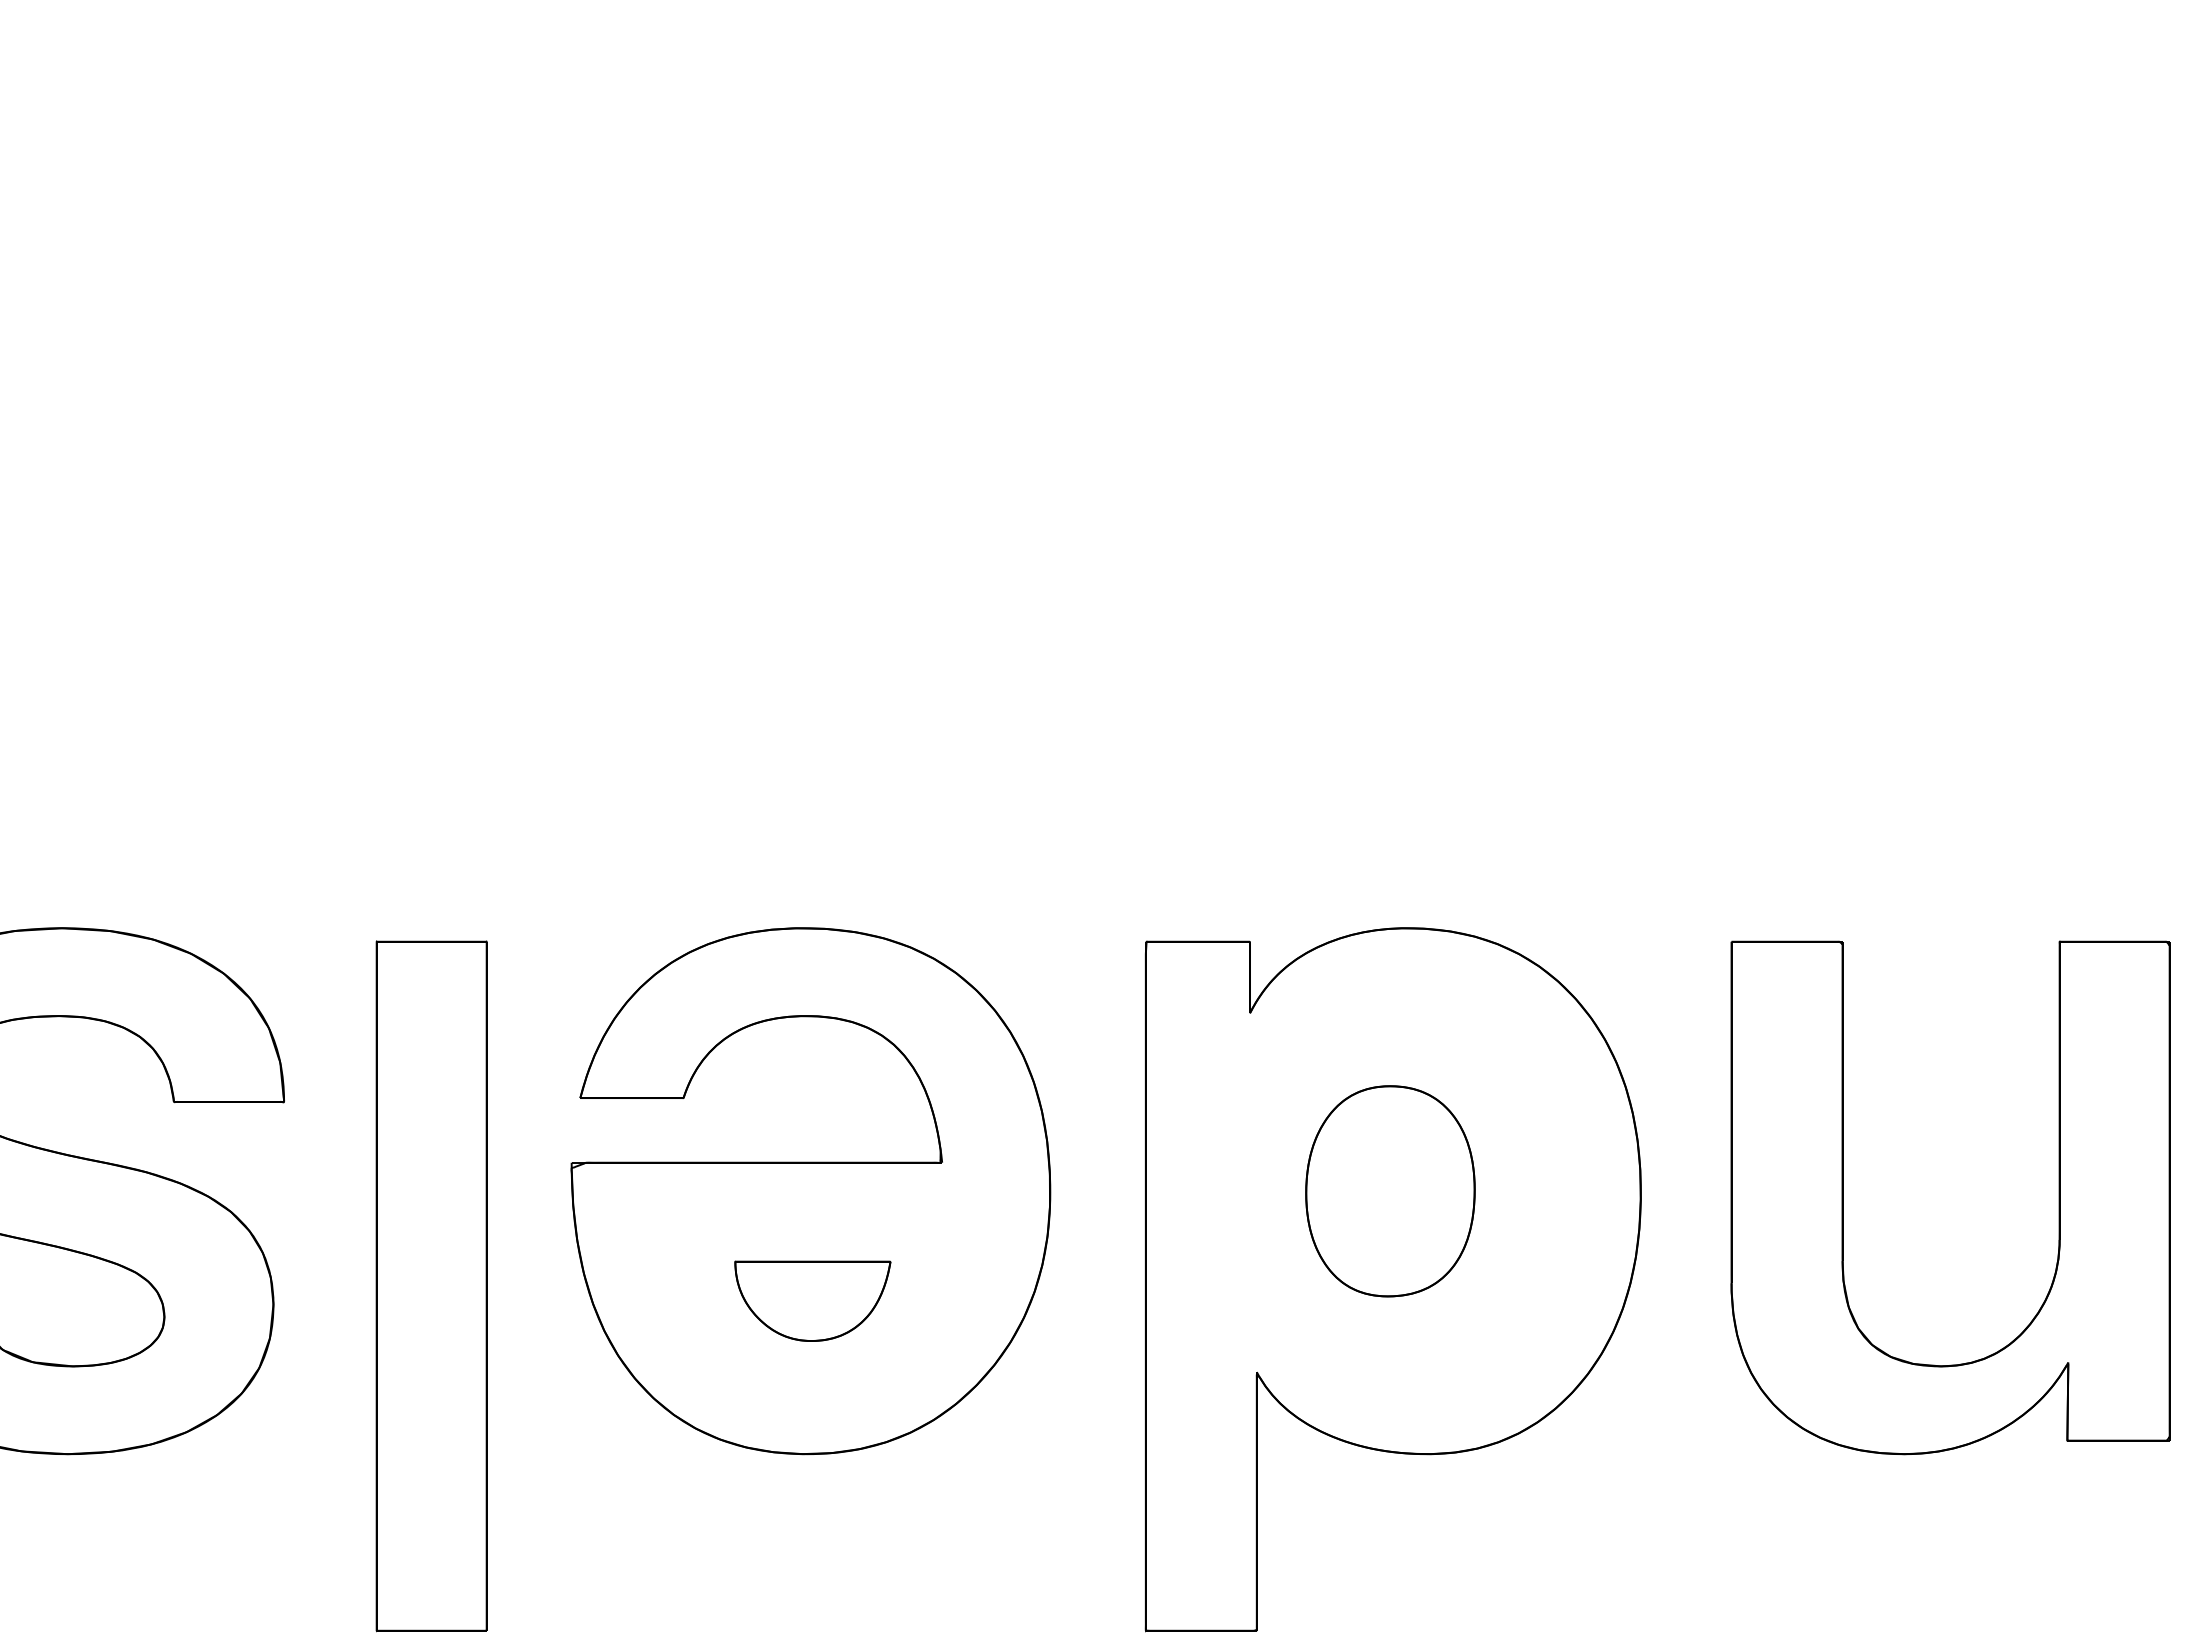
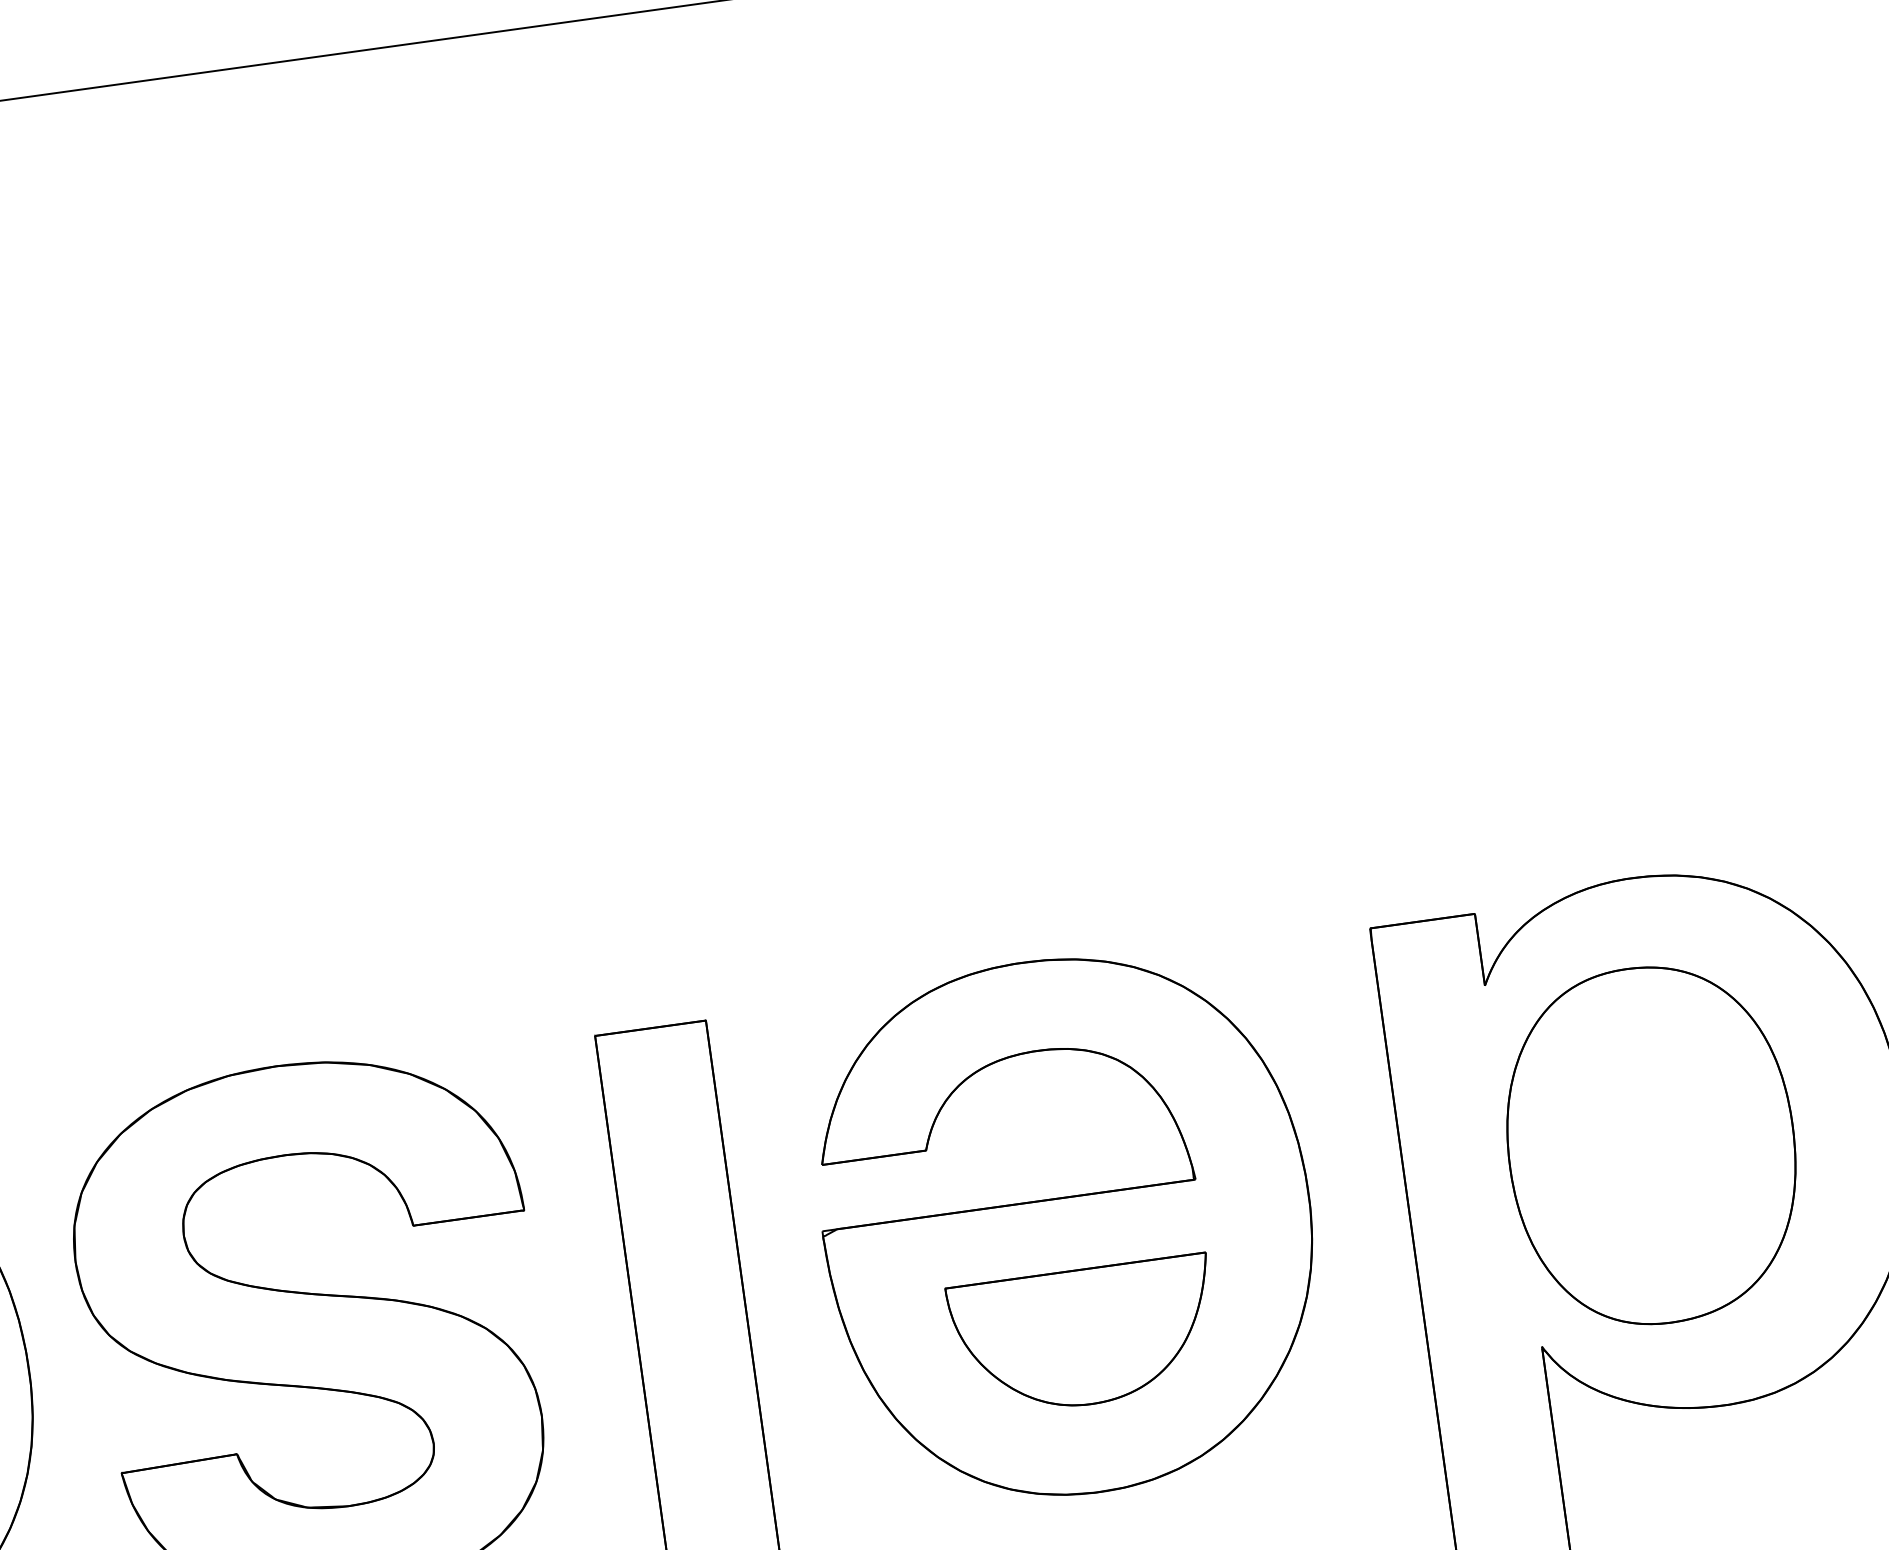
part: (1390, 1191) -> (1651, 1145), size x1.67
part: (812, 1301) -> (1084, 1337), size x1.67

